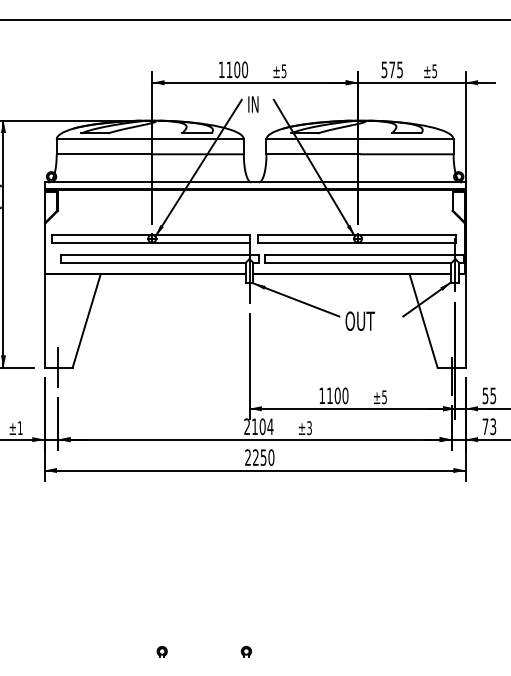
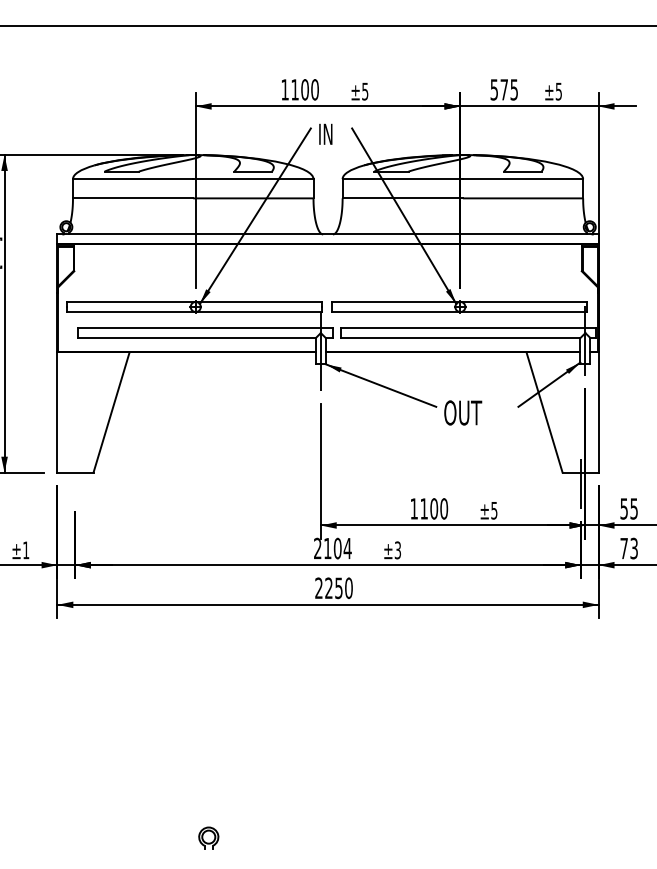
line: (58, 367) -> (75, 472), removed
part: (161, 651) -> (207, 837), size x1.6
part: (245, 651) -> (315, 837), removed

